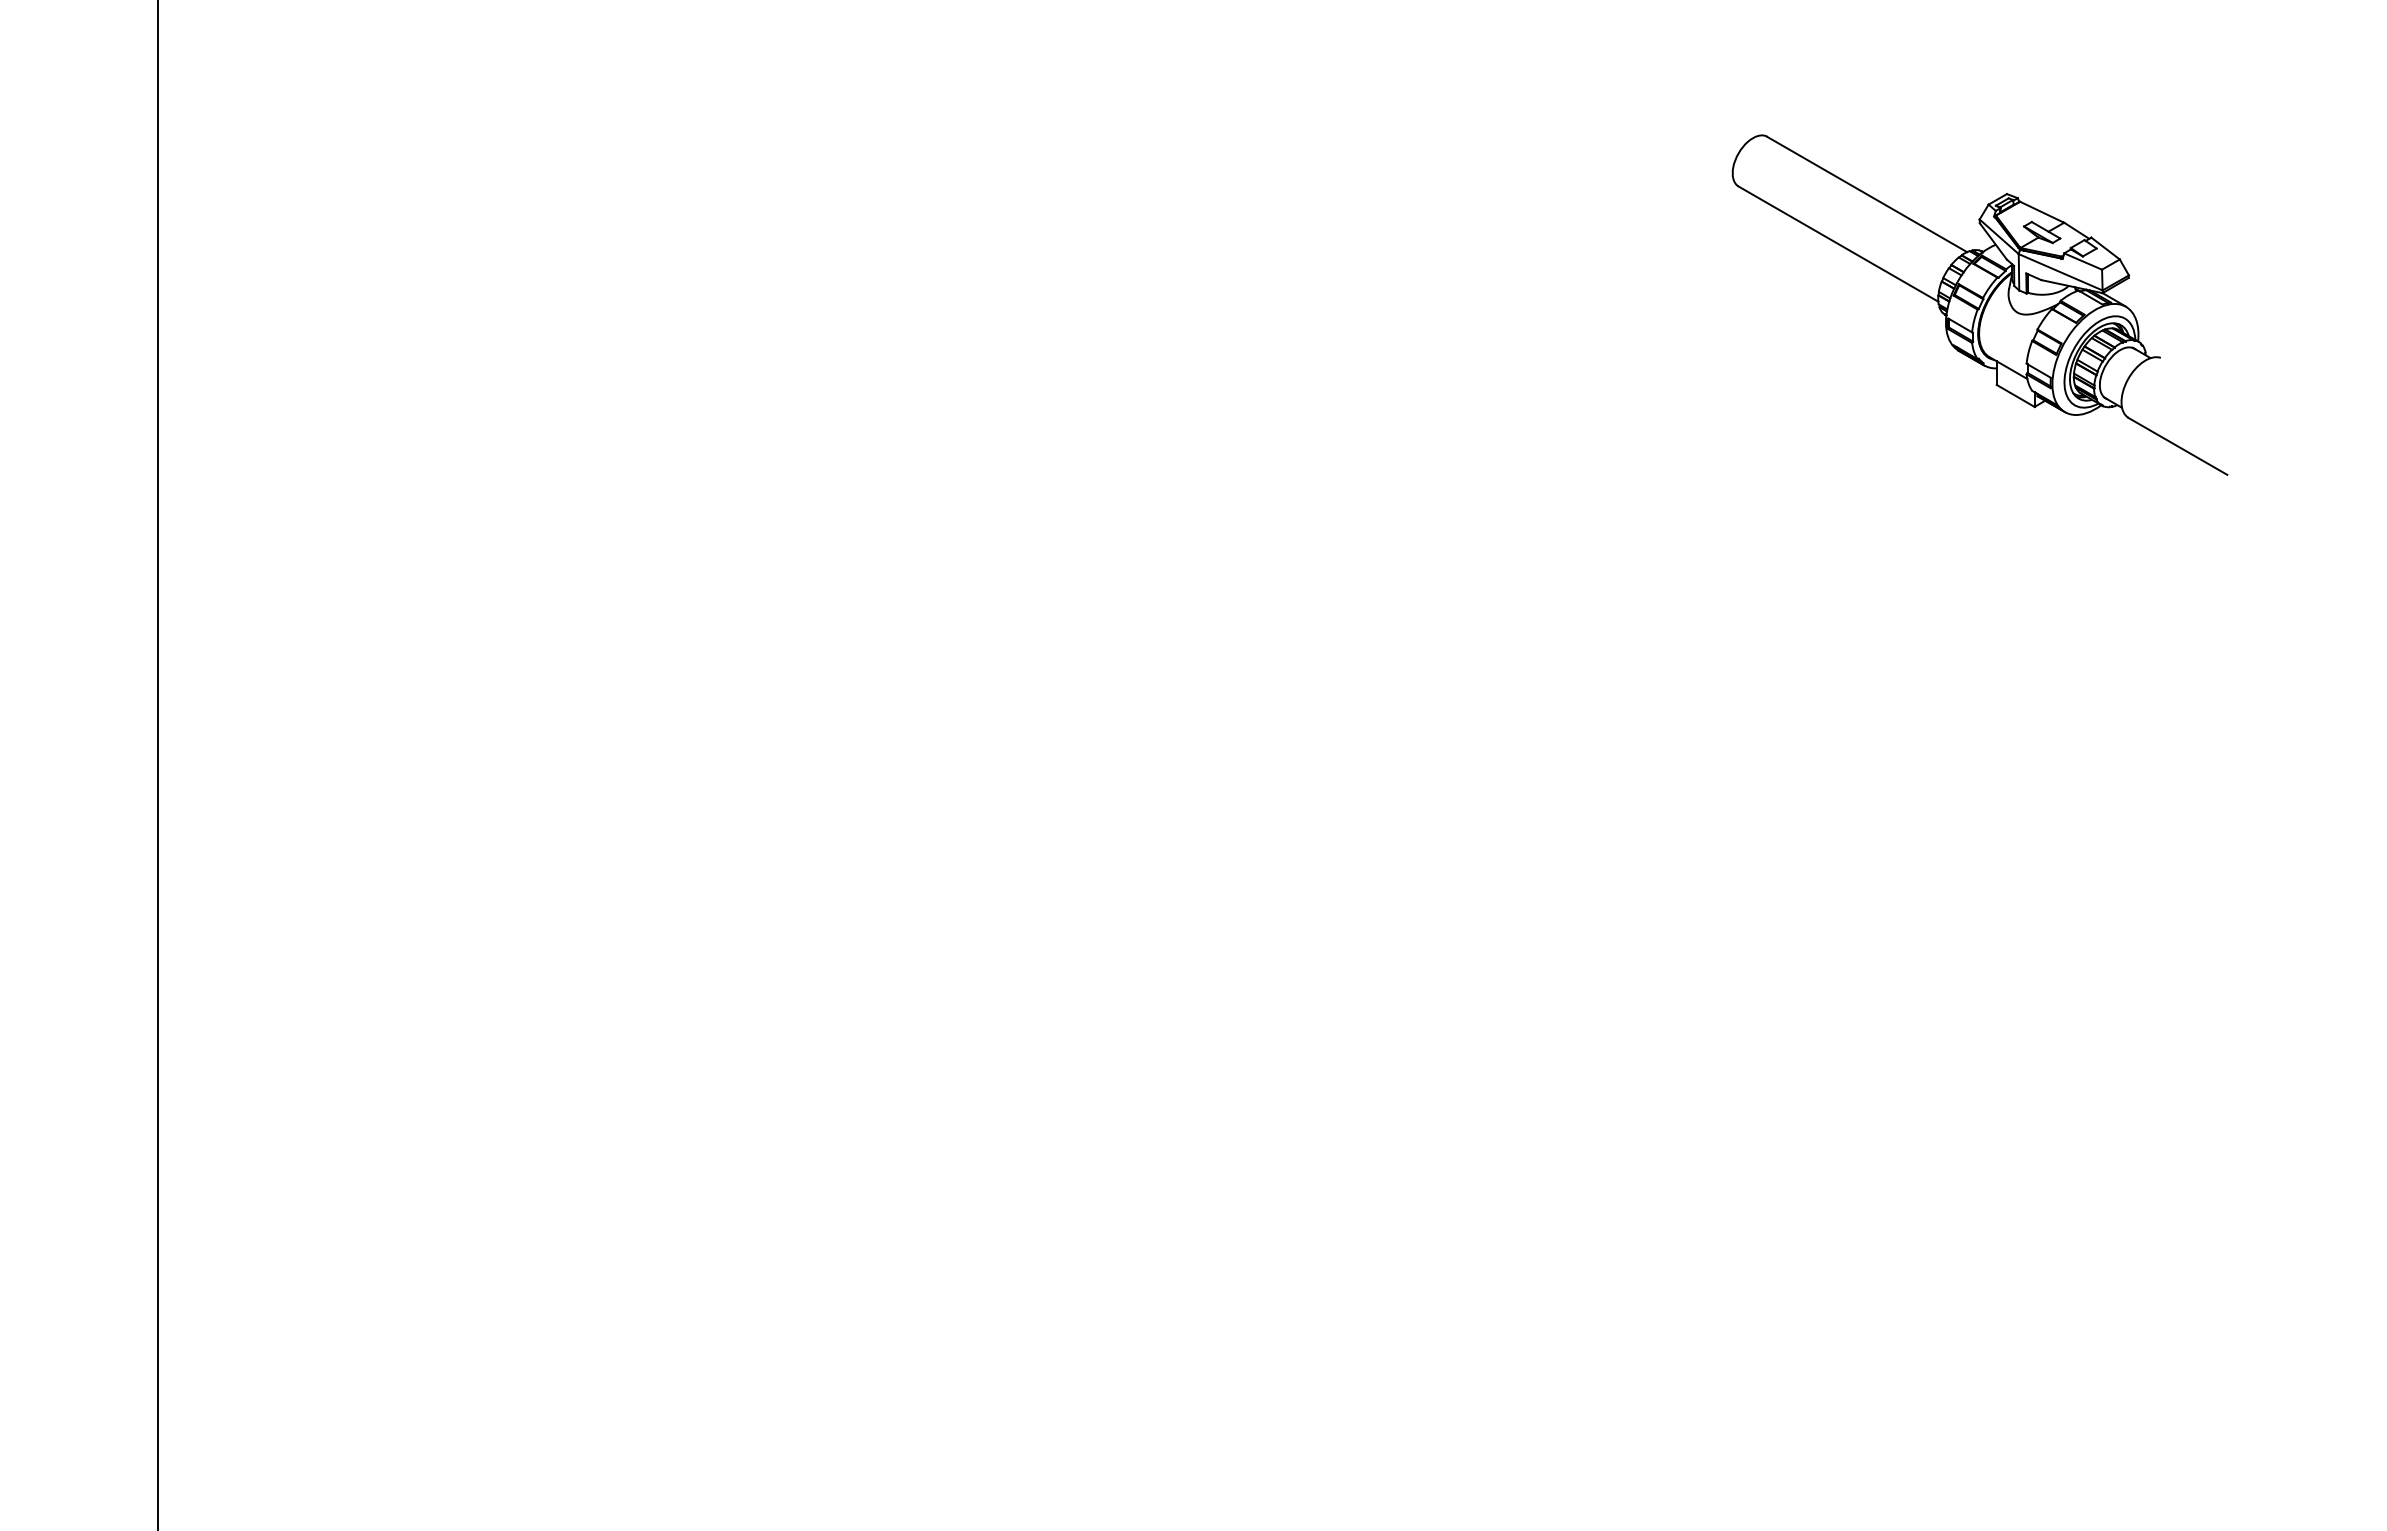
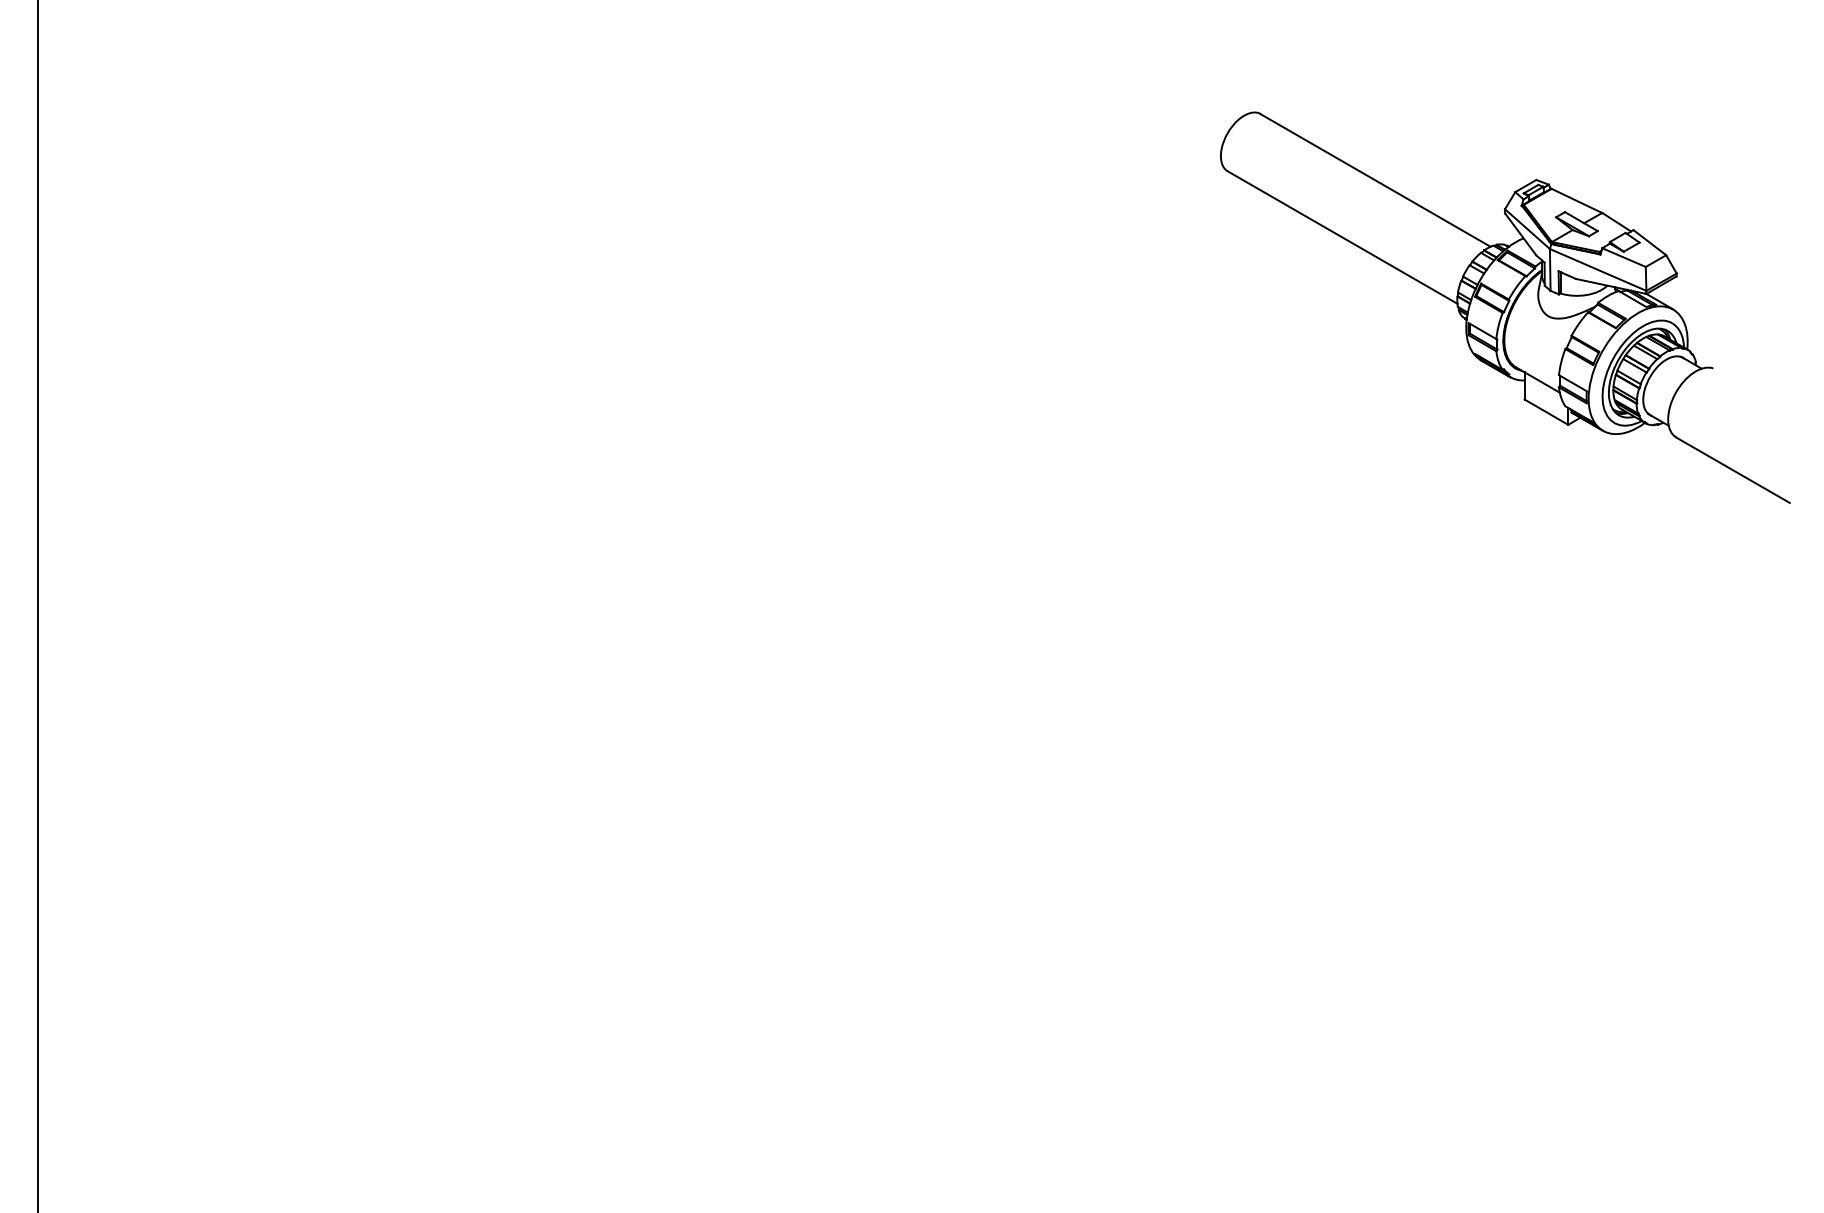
part: (1979, 304) -> (1504, 307), size x1.43

